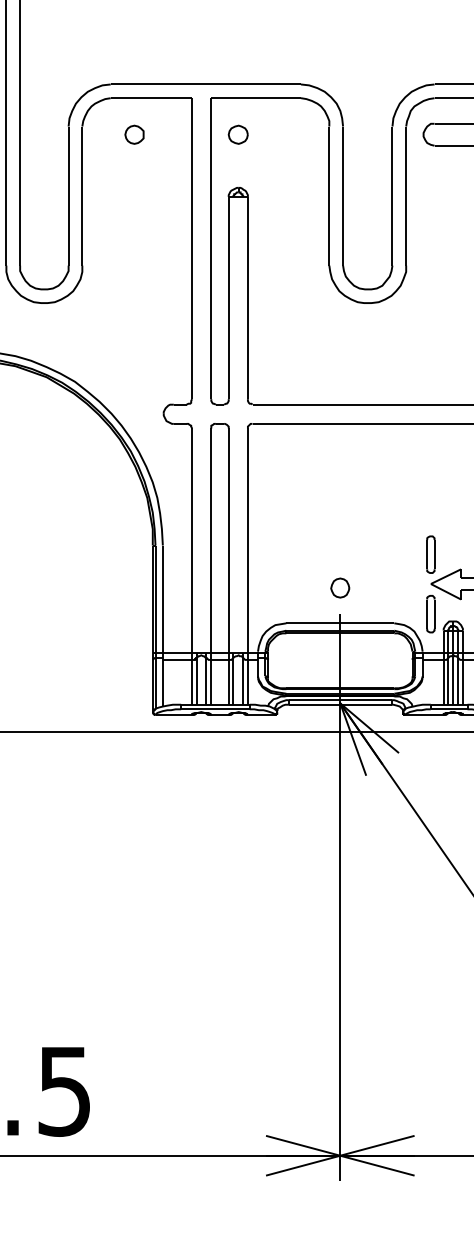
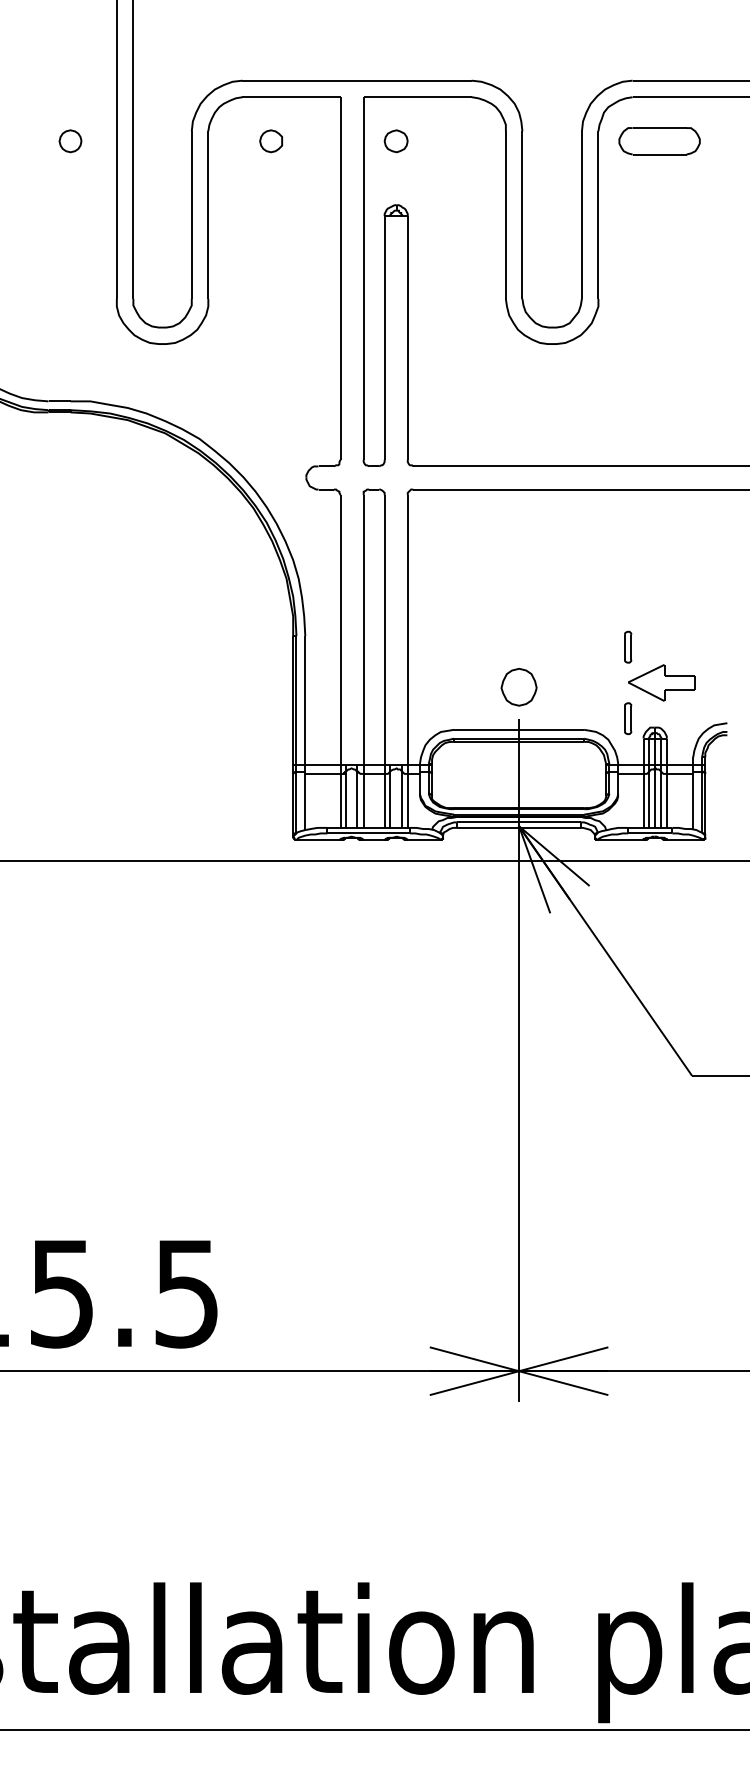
part: (430, 554) -> (627, 647), size x0.7
part: (339, 588) -> (518, 687), size x1.6
part: (430, 613) -> (627, 718), size x0.7

